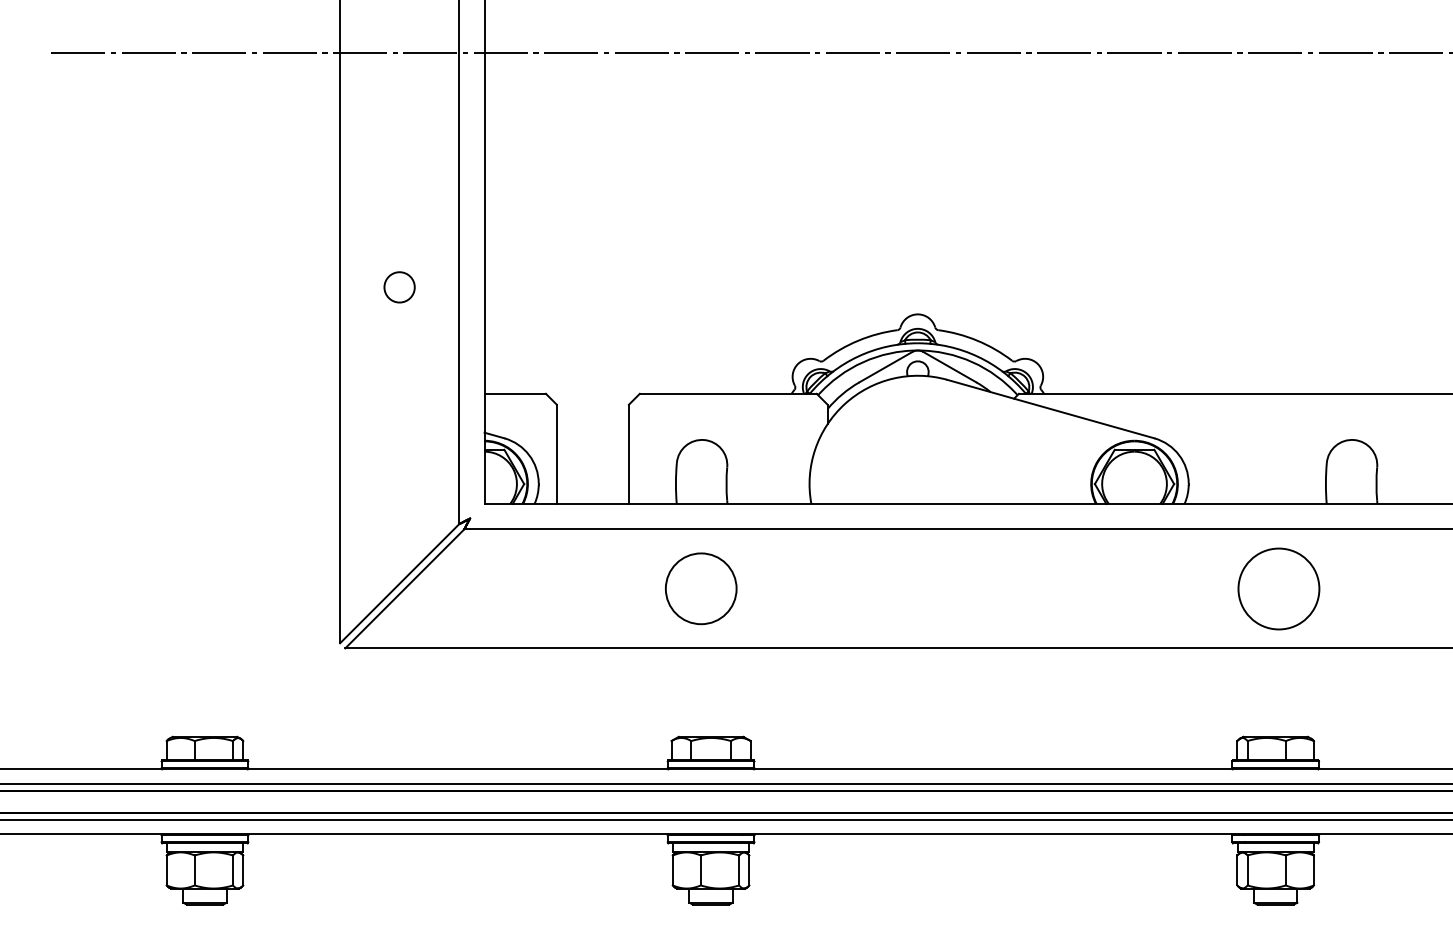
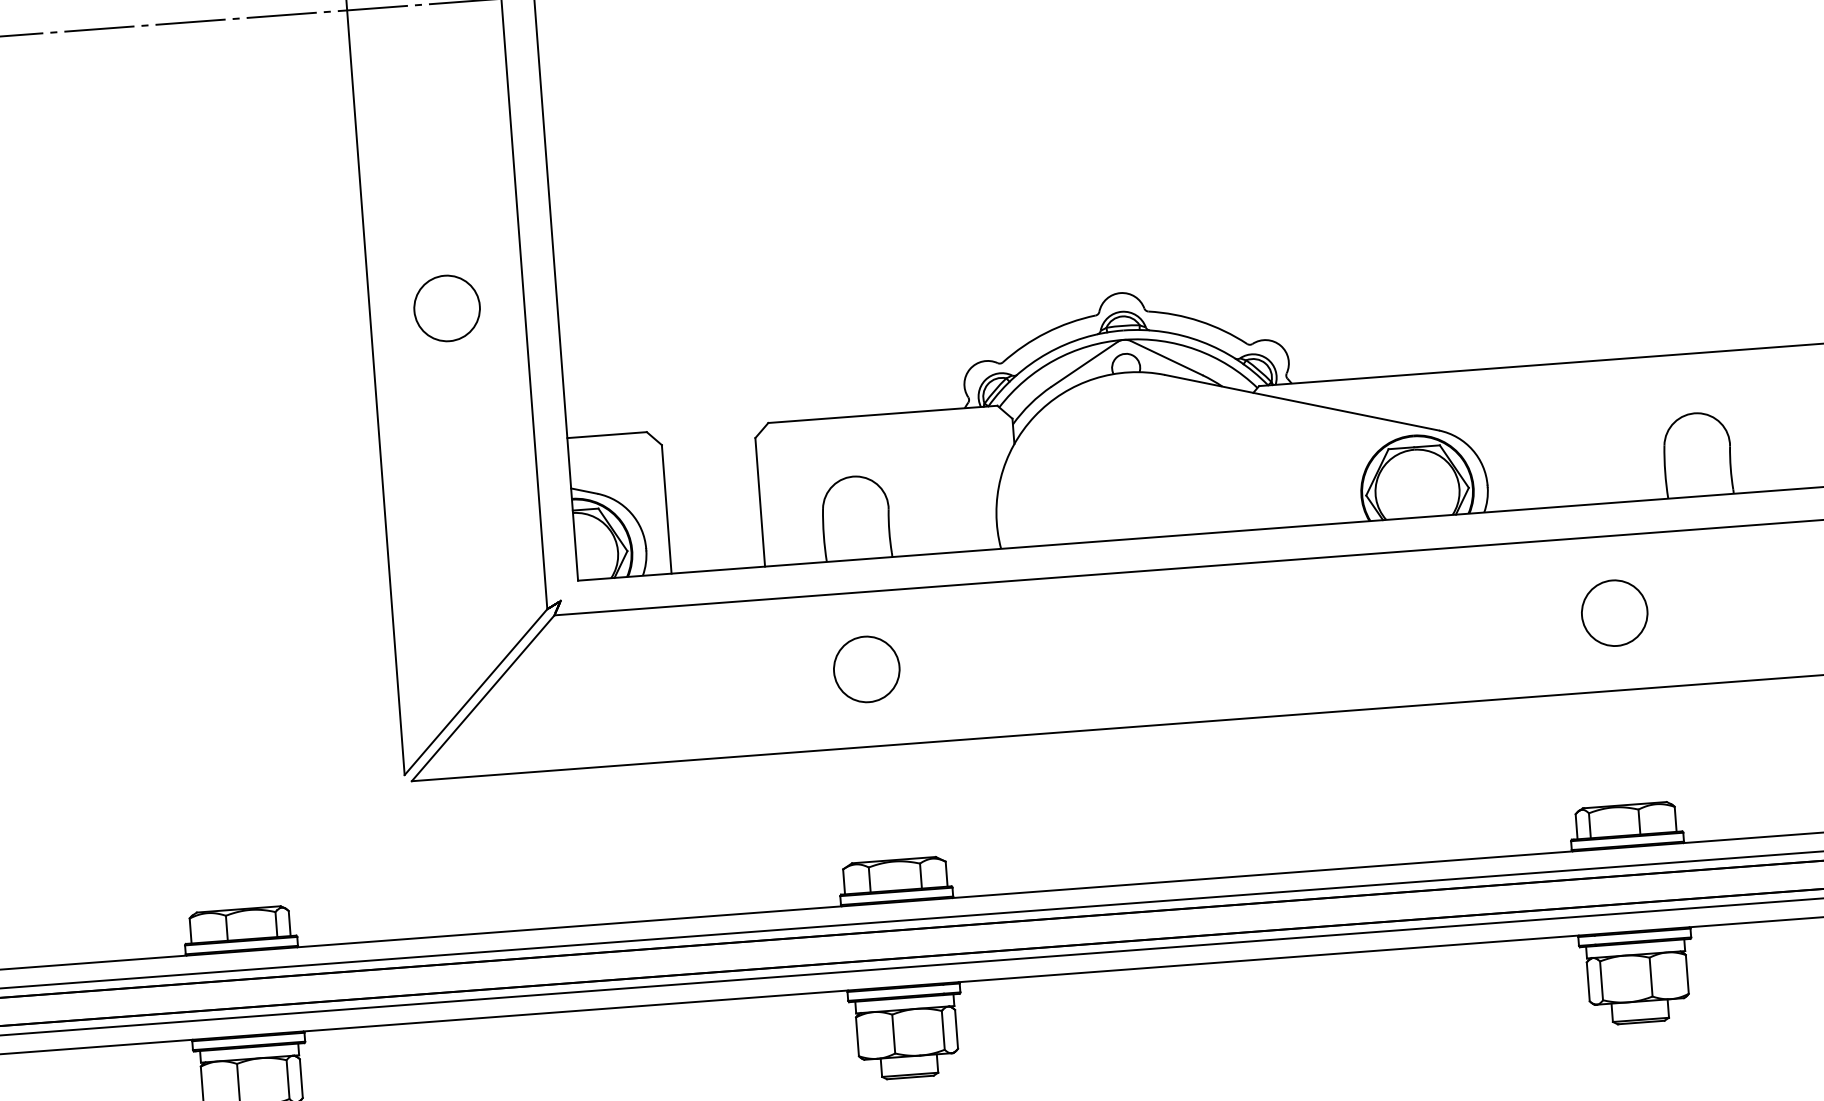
circle: (399, 287) -> (446, 308), size x1.67
circle: (700, 588) -> (865, 669), size x0.71
circle: (1278, 588) -> (1614, 612), size x0.62

